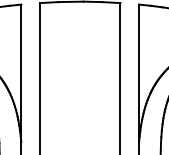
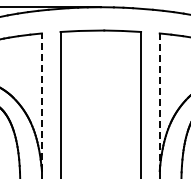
line: (20, 73) -> (41, 102), solid -> dashed
line: (138, 73) -> (159, 102), solid -> dashed

